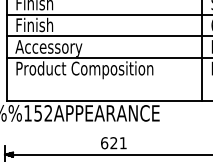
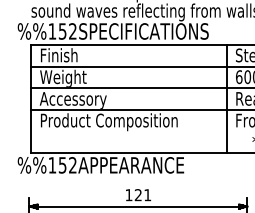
text: (39, 25) -> (63, 77), Finish -> Weight
text: (104, 143) -> (128, 195), 621 -> 121

